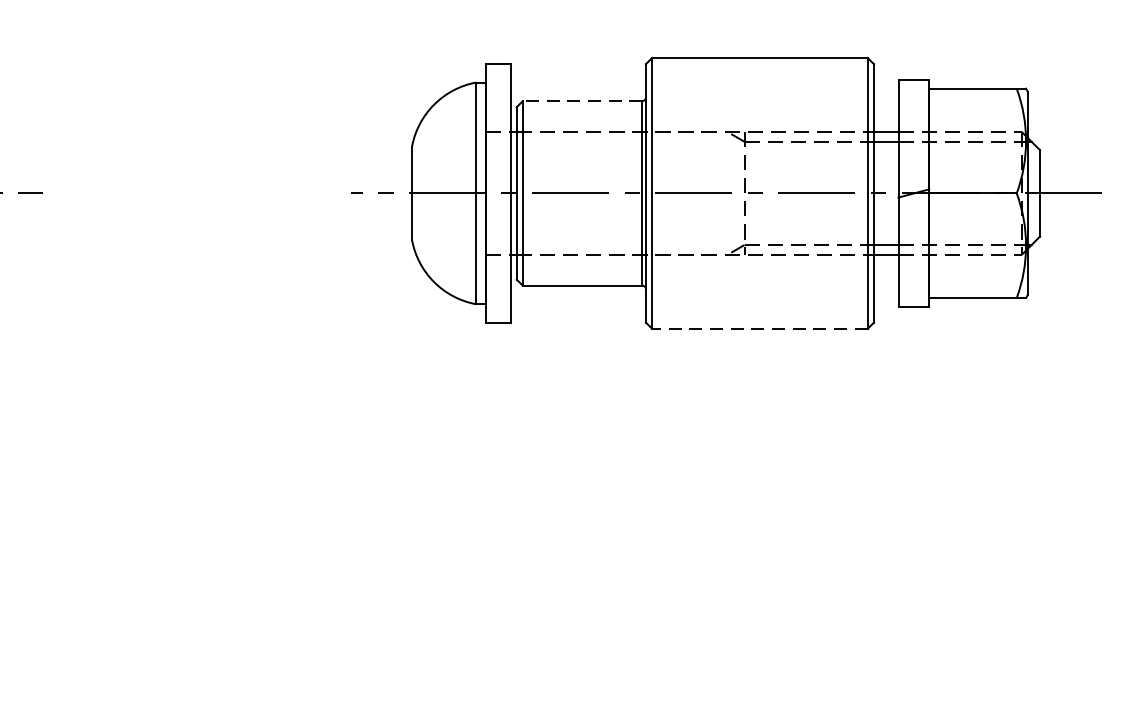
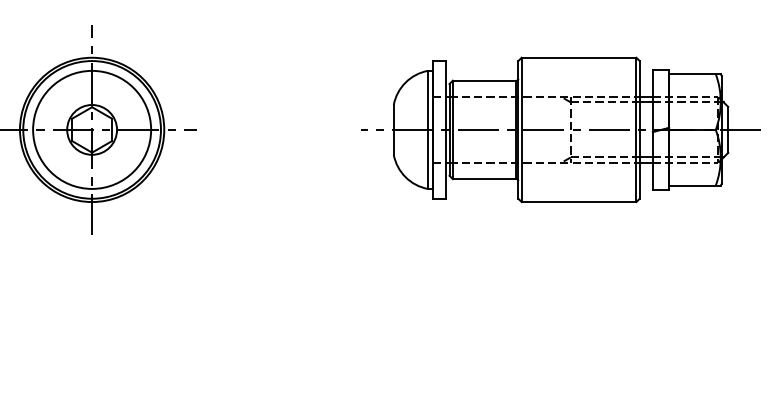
line: (582, 100) -> (484, 80), dashed -> solid
line: (758, 329) -> (578, 202), dashed -> solid

